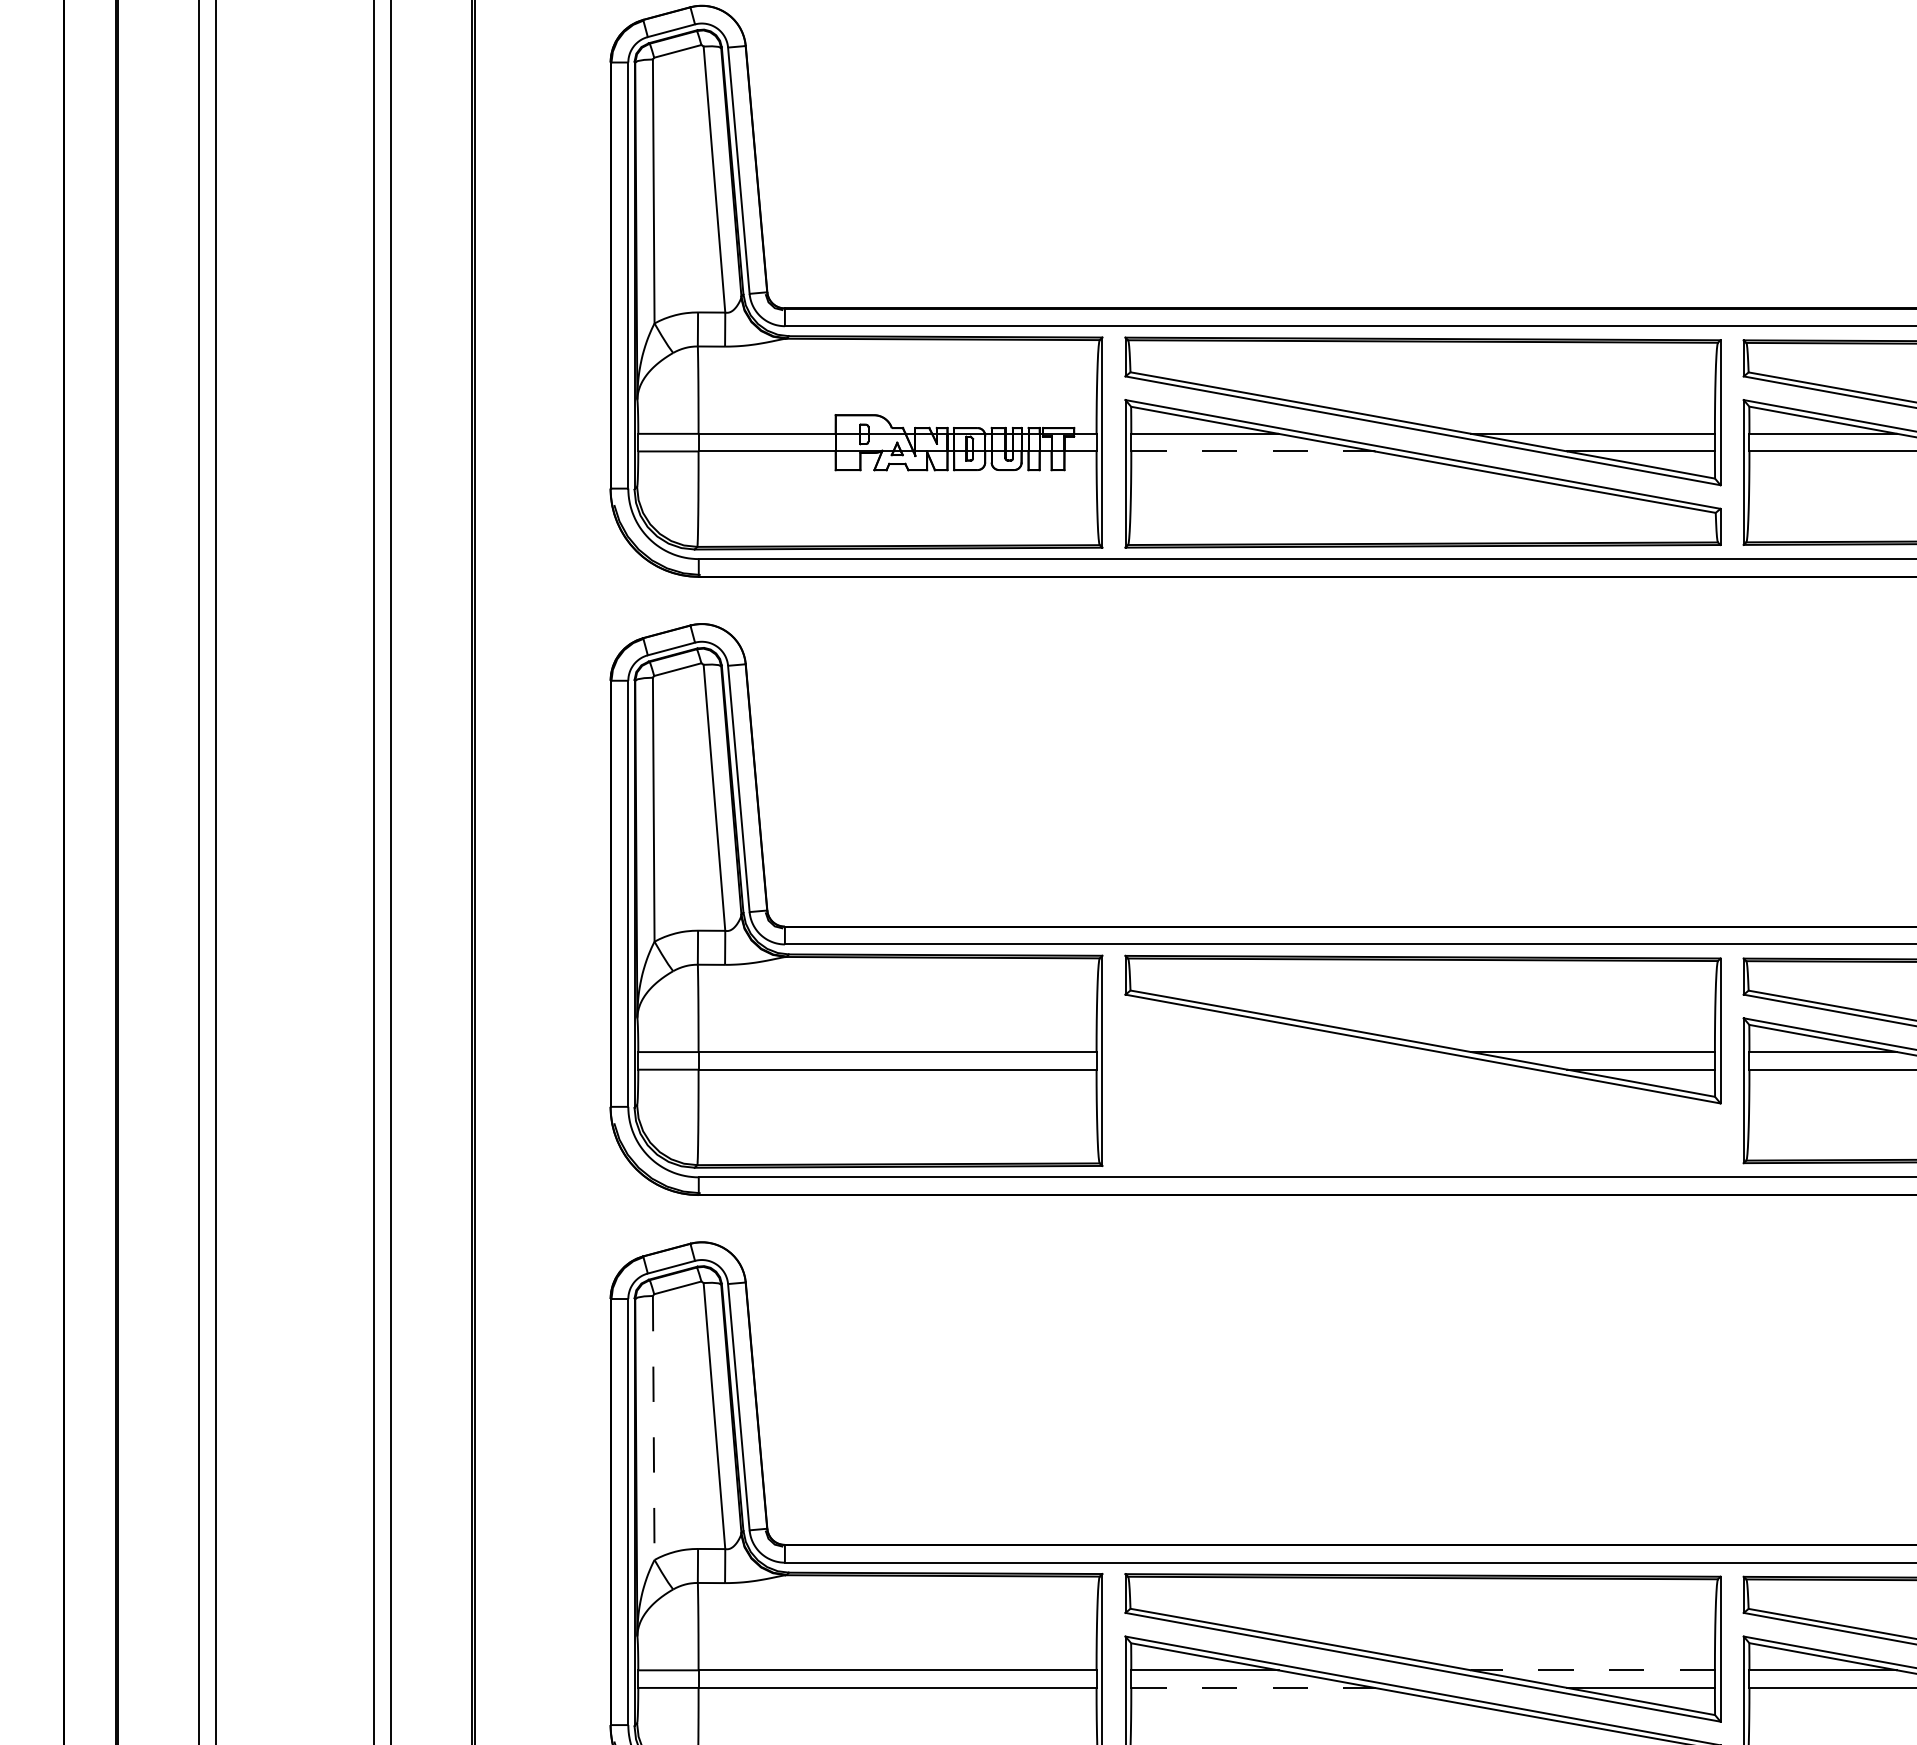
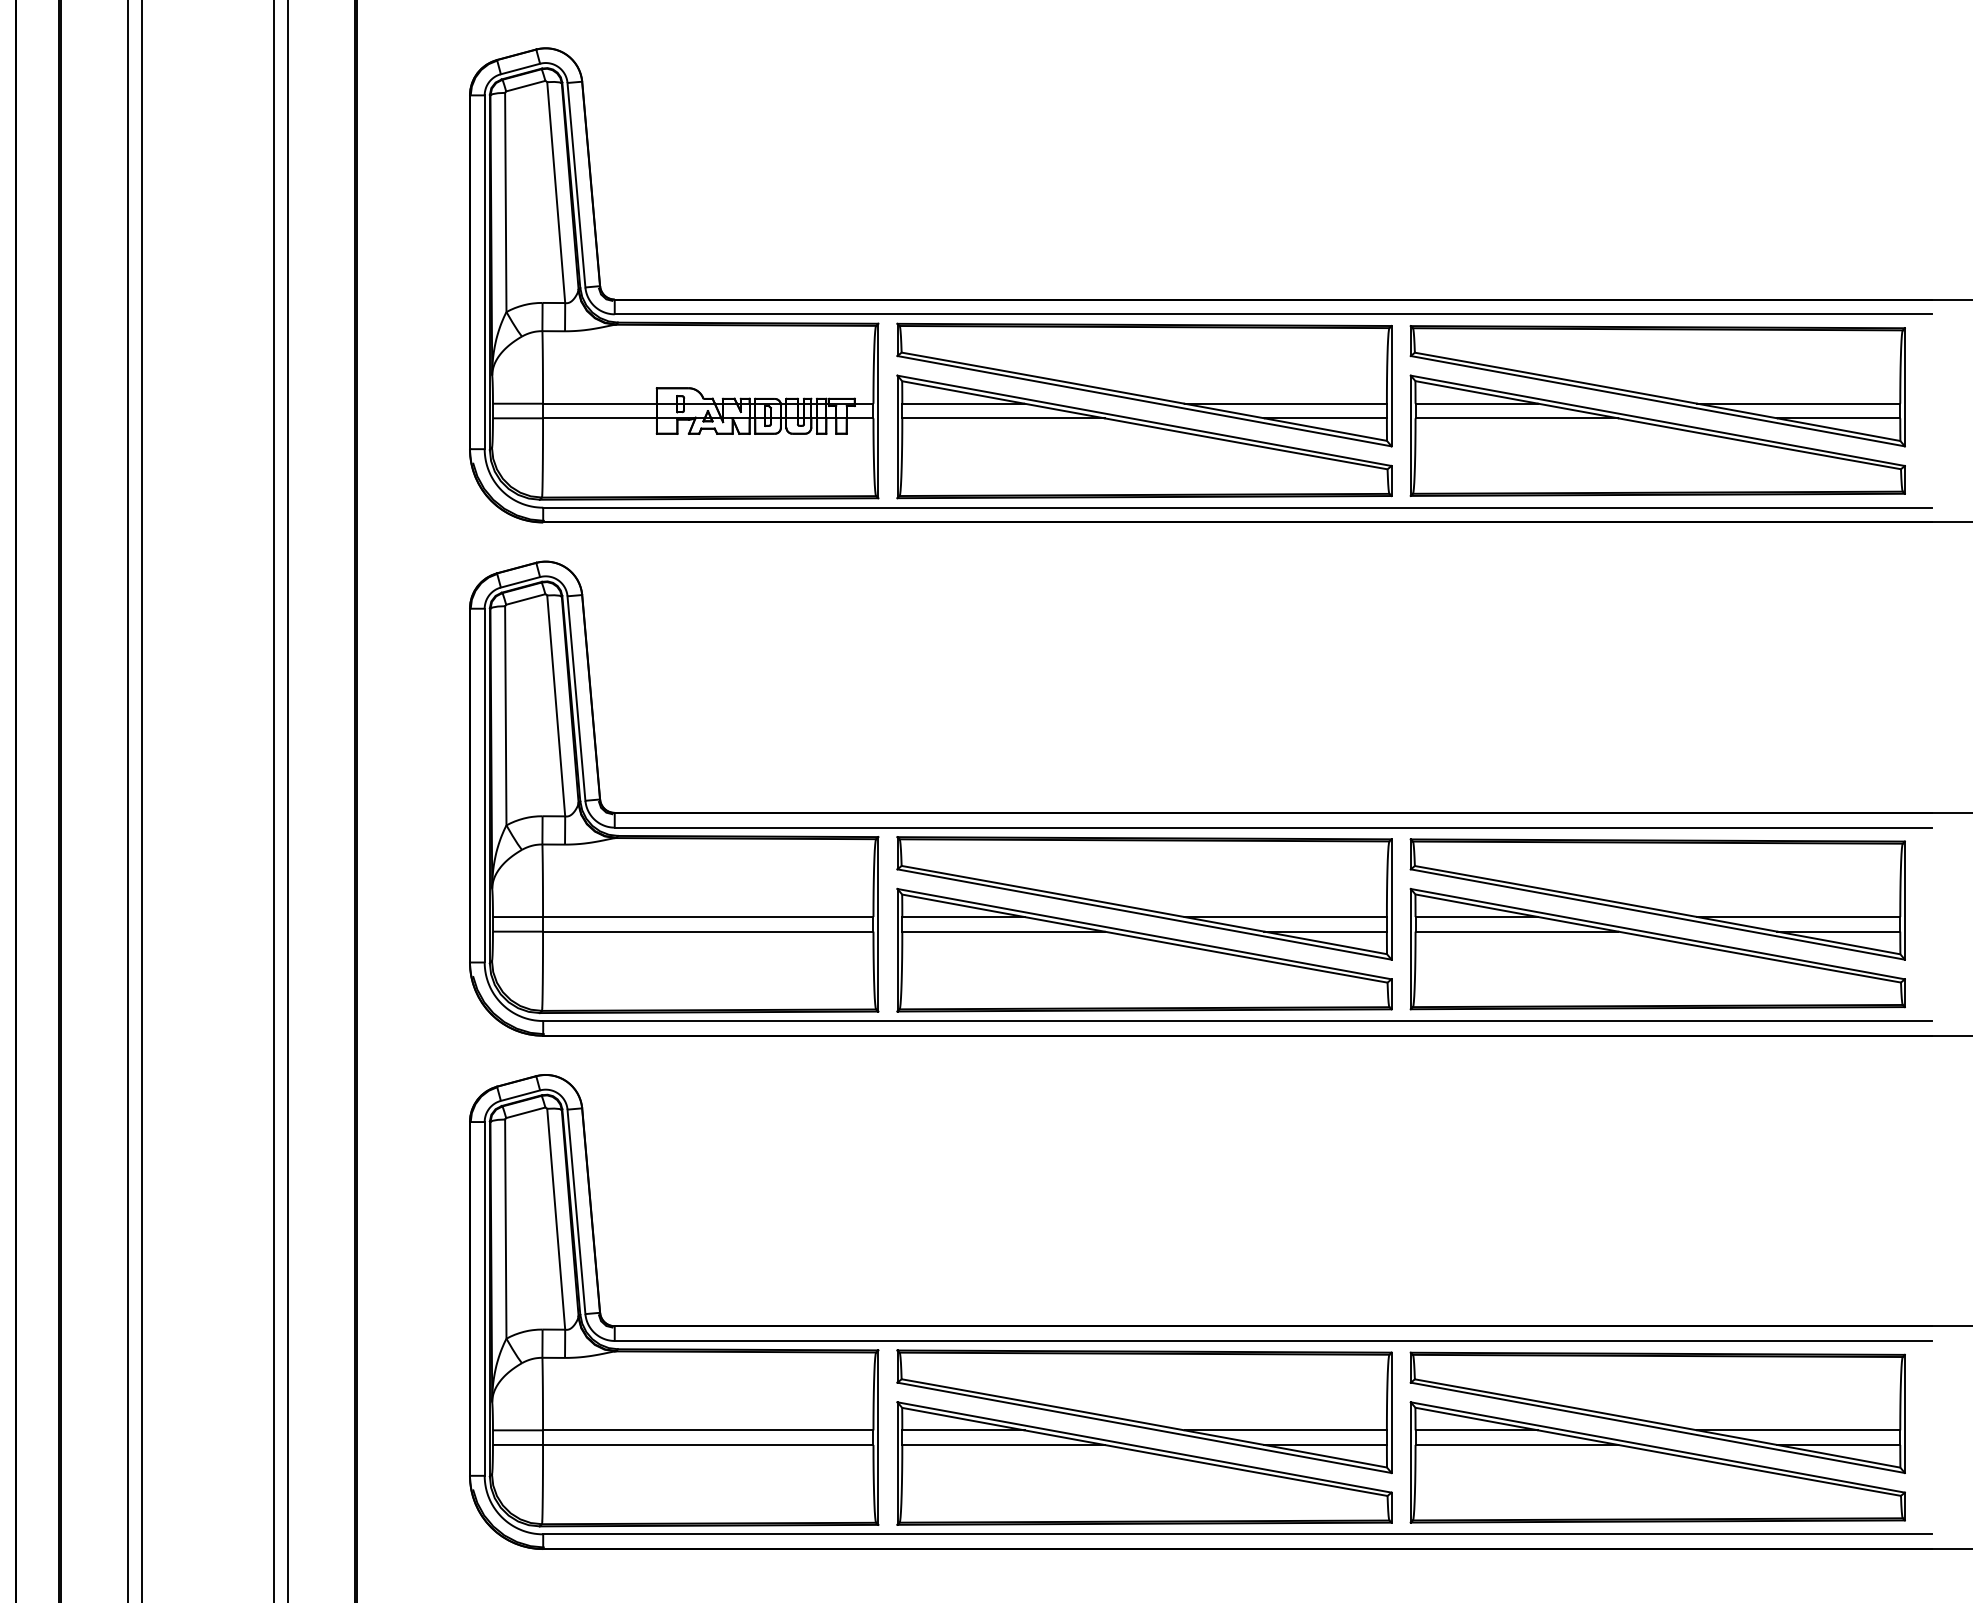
line: (1253, 451) -> (1003, 418), dashed -> solid
part: (1422, 1091) -> (1144, 949), added
line: (653, 1428) -> (505, 1229), dashed -> solid
line: (1592, 1670) -> (1285, 1430), dashed -> solid
line: (1253, 1687) -> (1003, 1444), dashed -> solid

